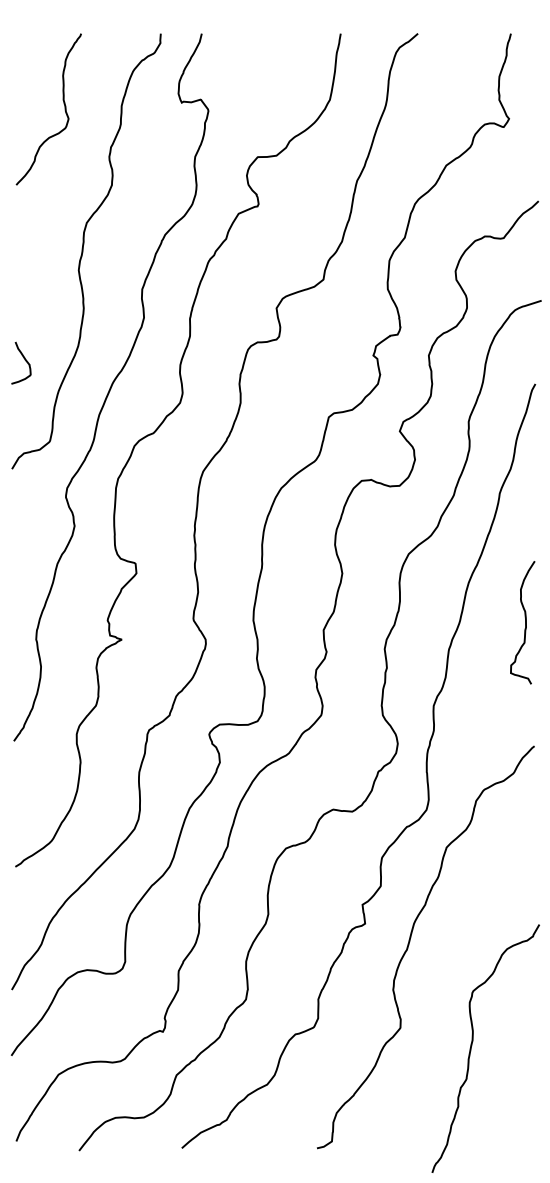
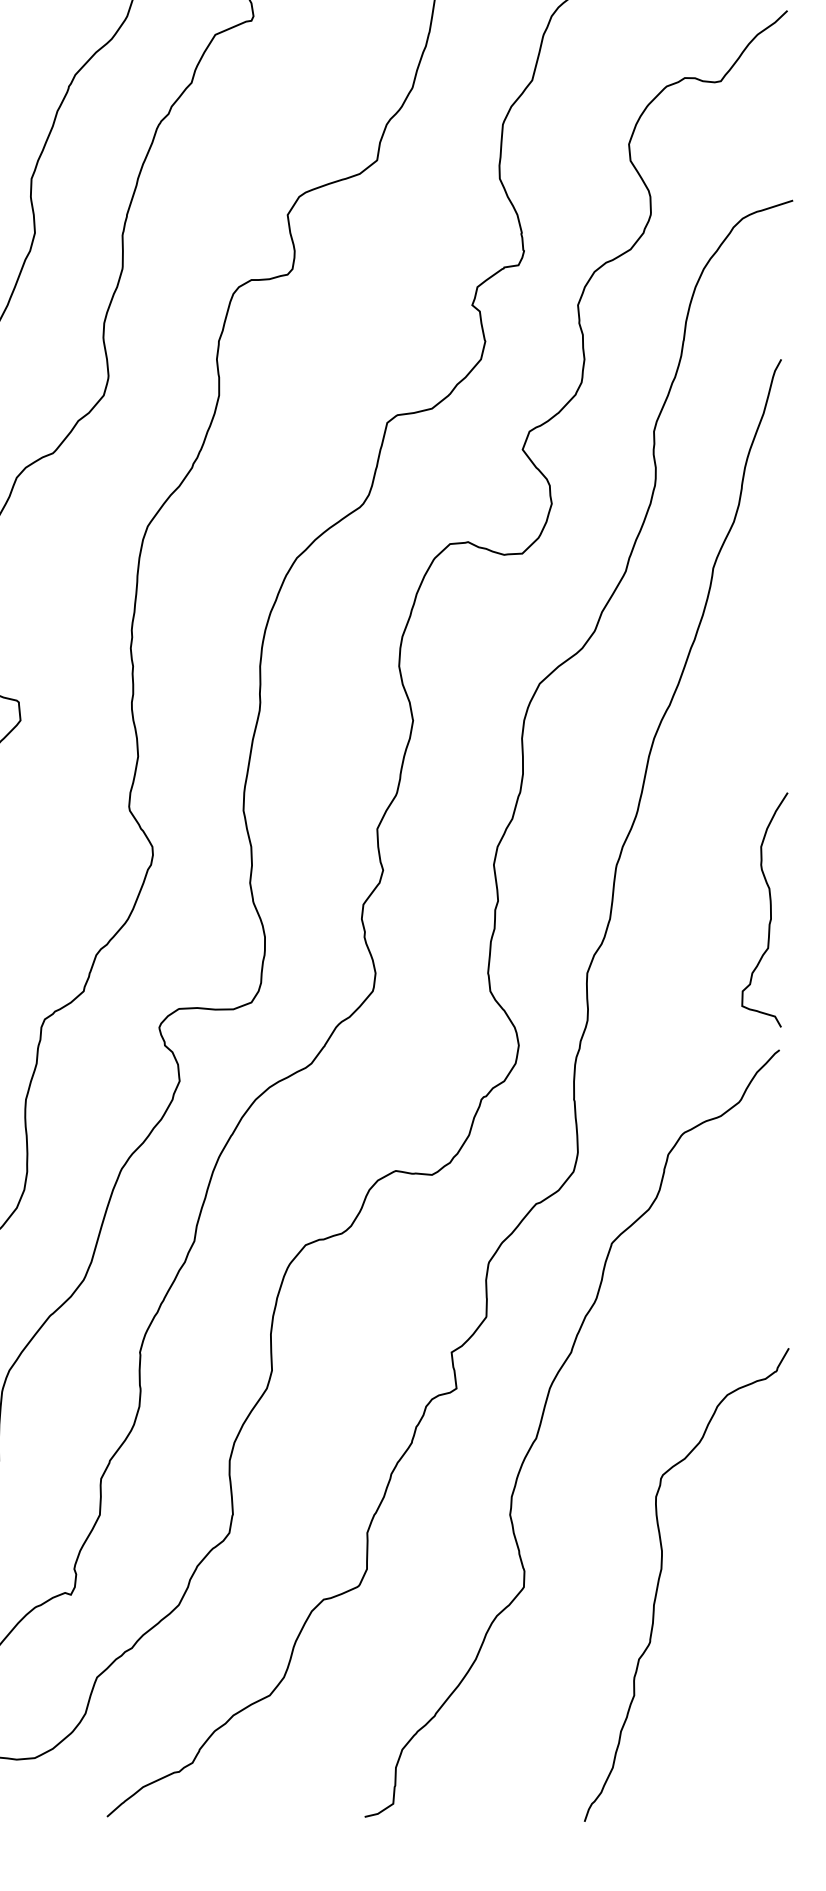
curve: (525, 622) -> (769, 909), moved
curve: (472, 1045) -> (661, 1578), moved

